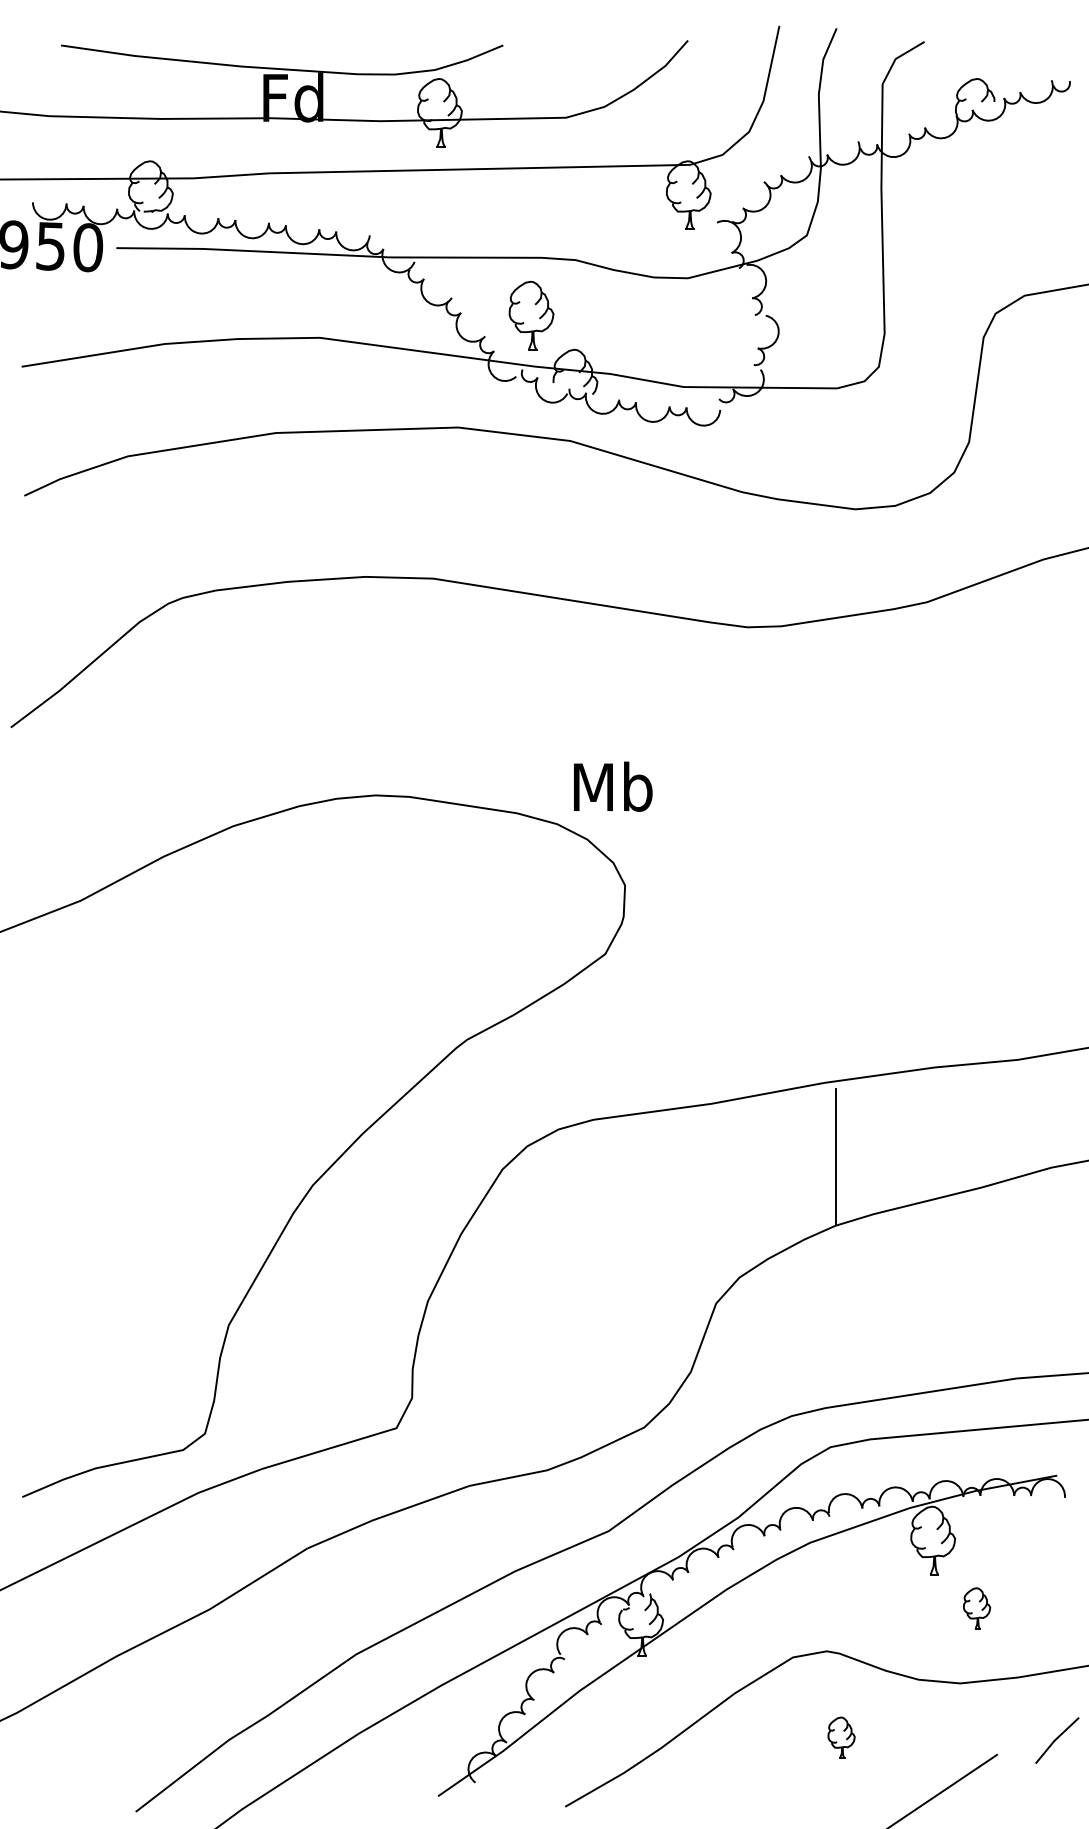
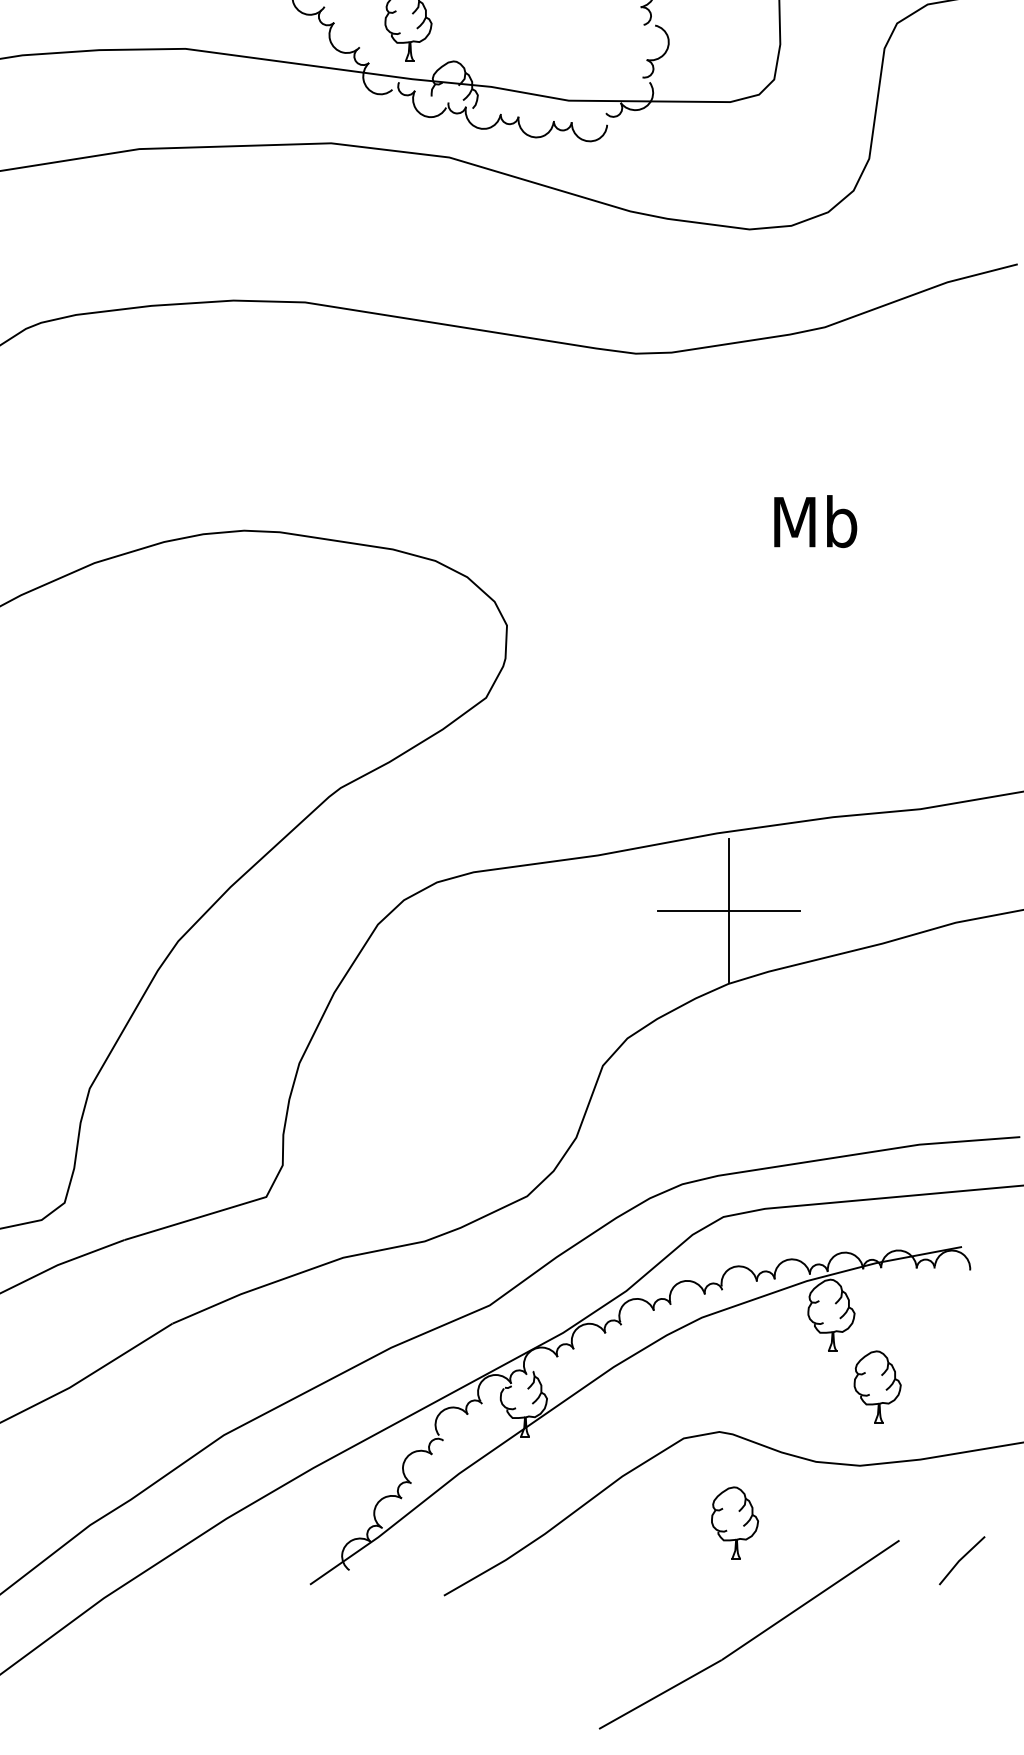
text: (613, 786) -> (815, 521), moved
line: (835, 1156) -> (728, 910), added
part: (976, 1608) -> (877, 1386), size x1.67
part: (841, 1737) -> (734, 1522), size x1.67
line: (1057, 1739) -> (962, 1559), moved

